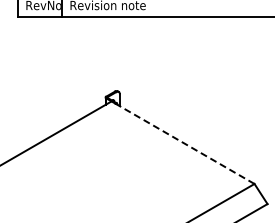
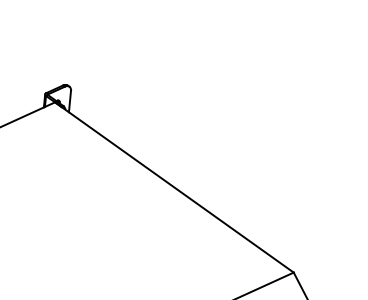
line: (183, 142) -> (175, 187), dashed -> solid

